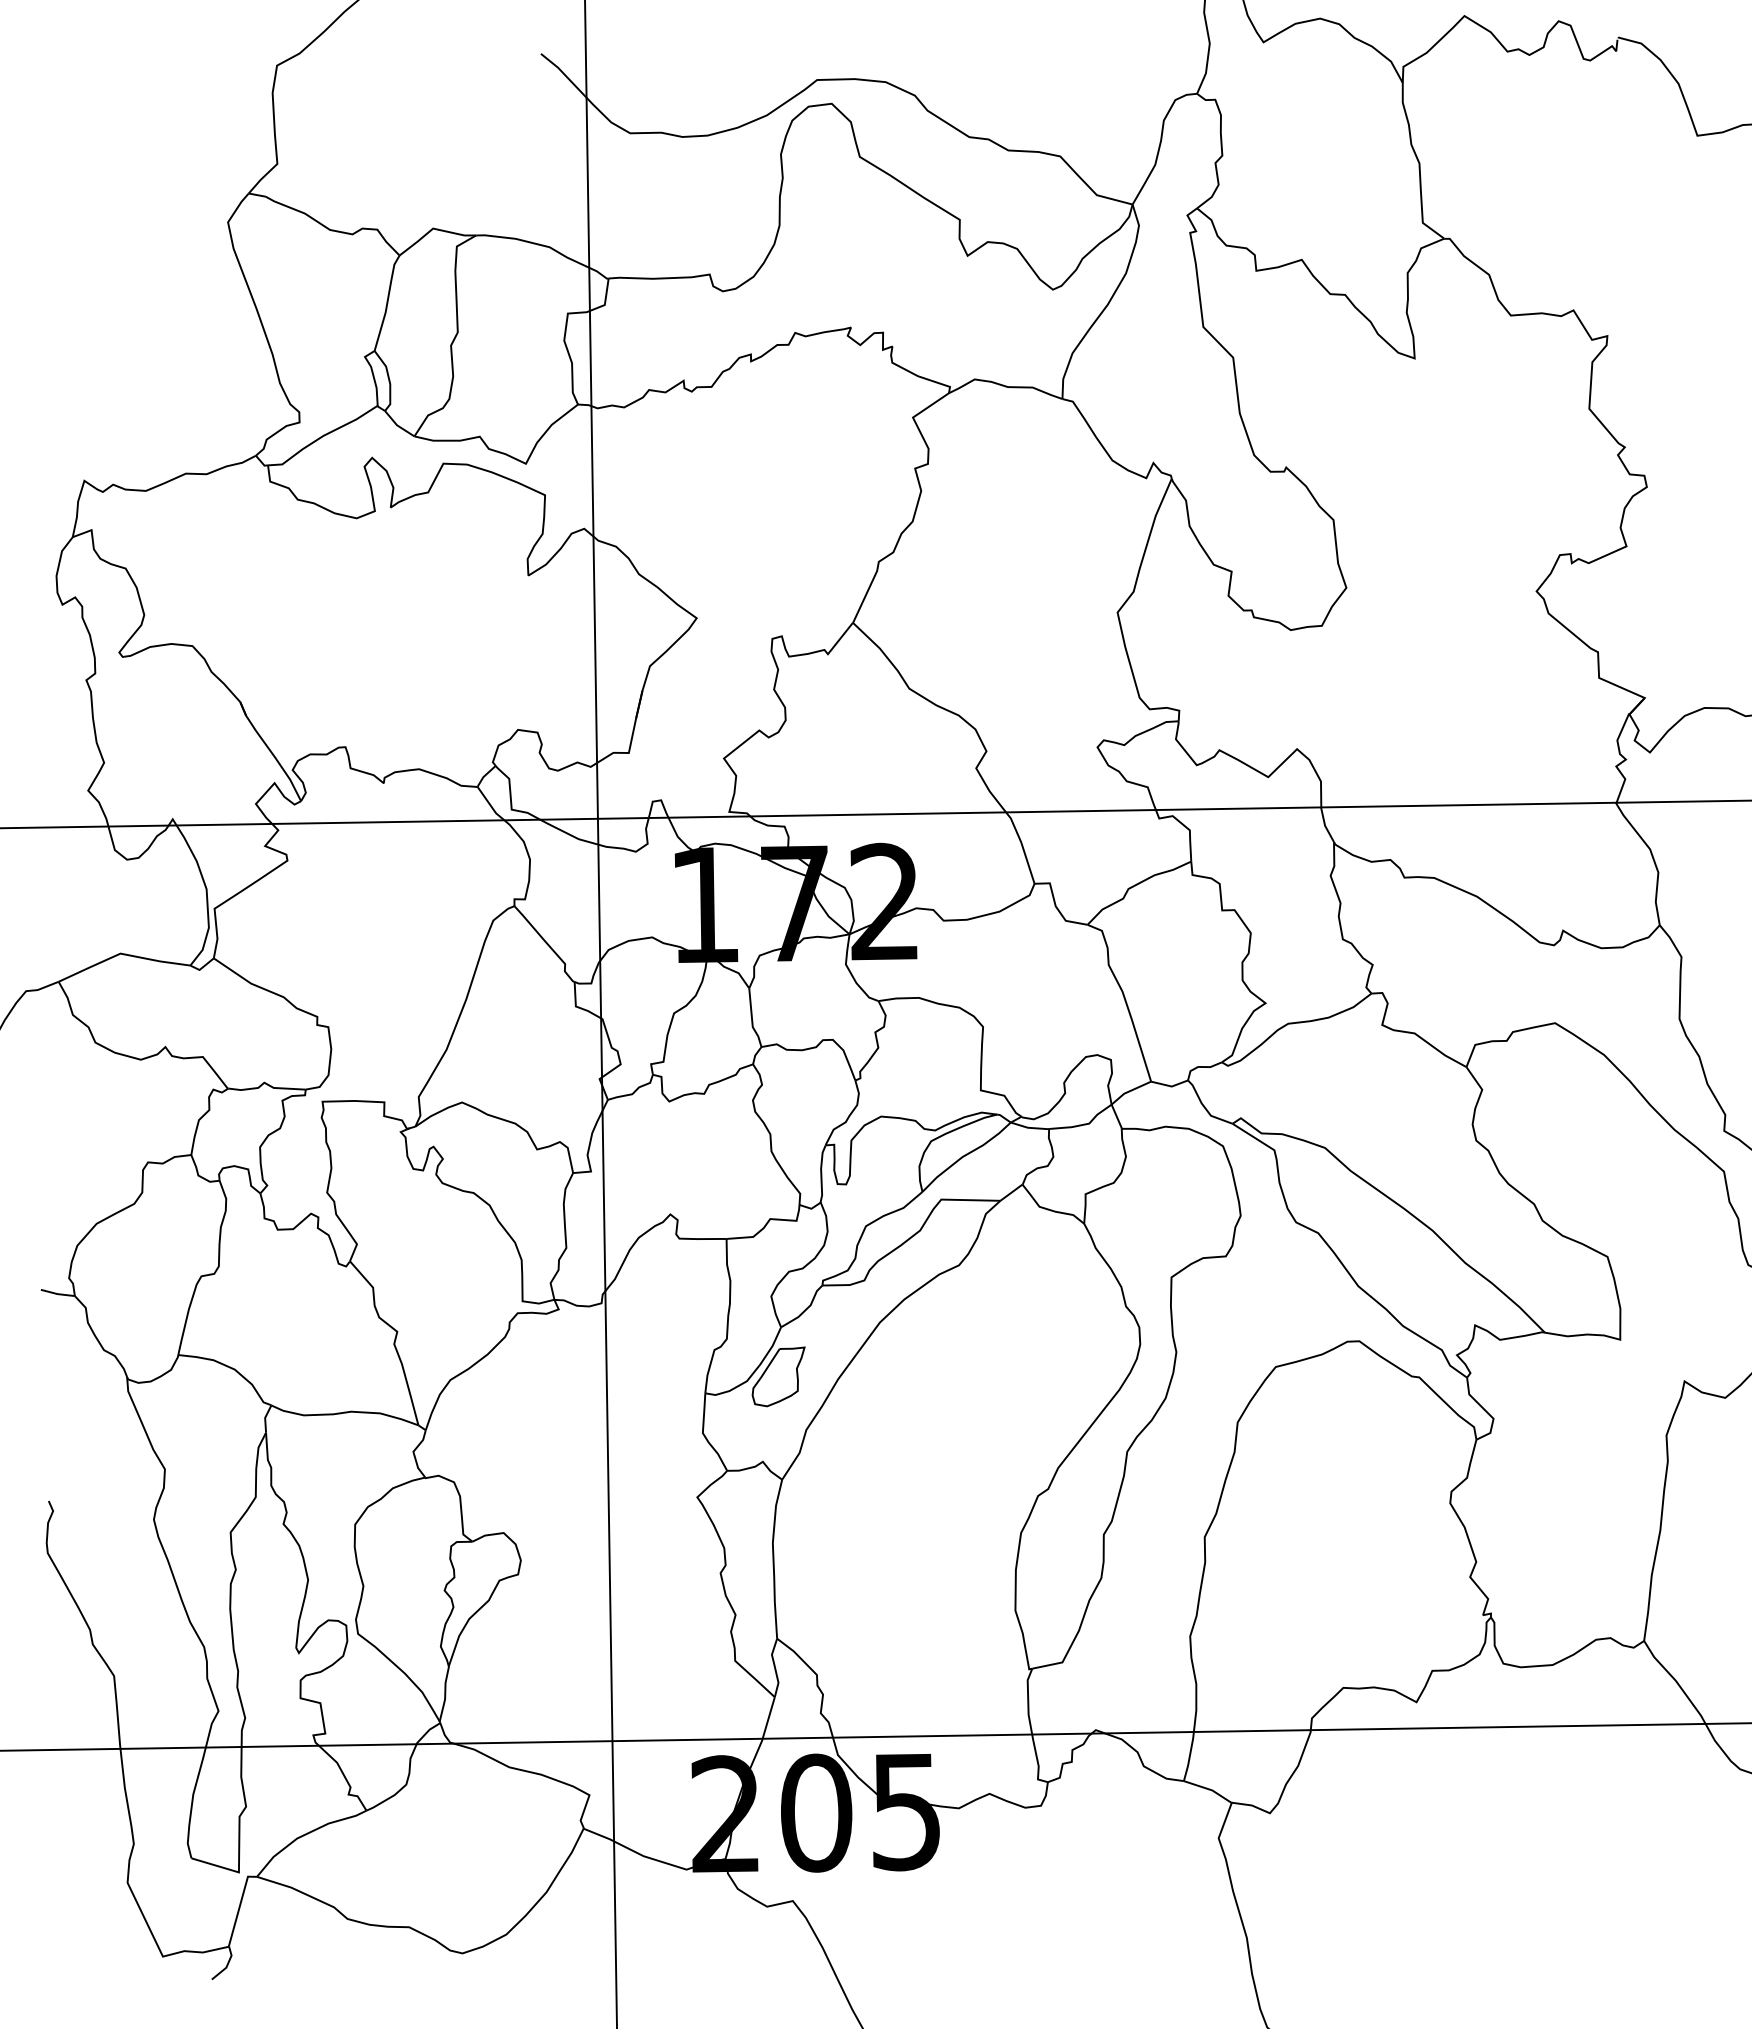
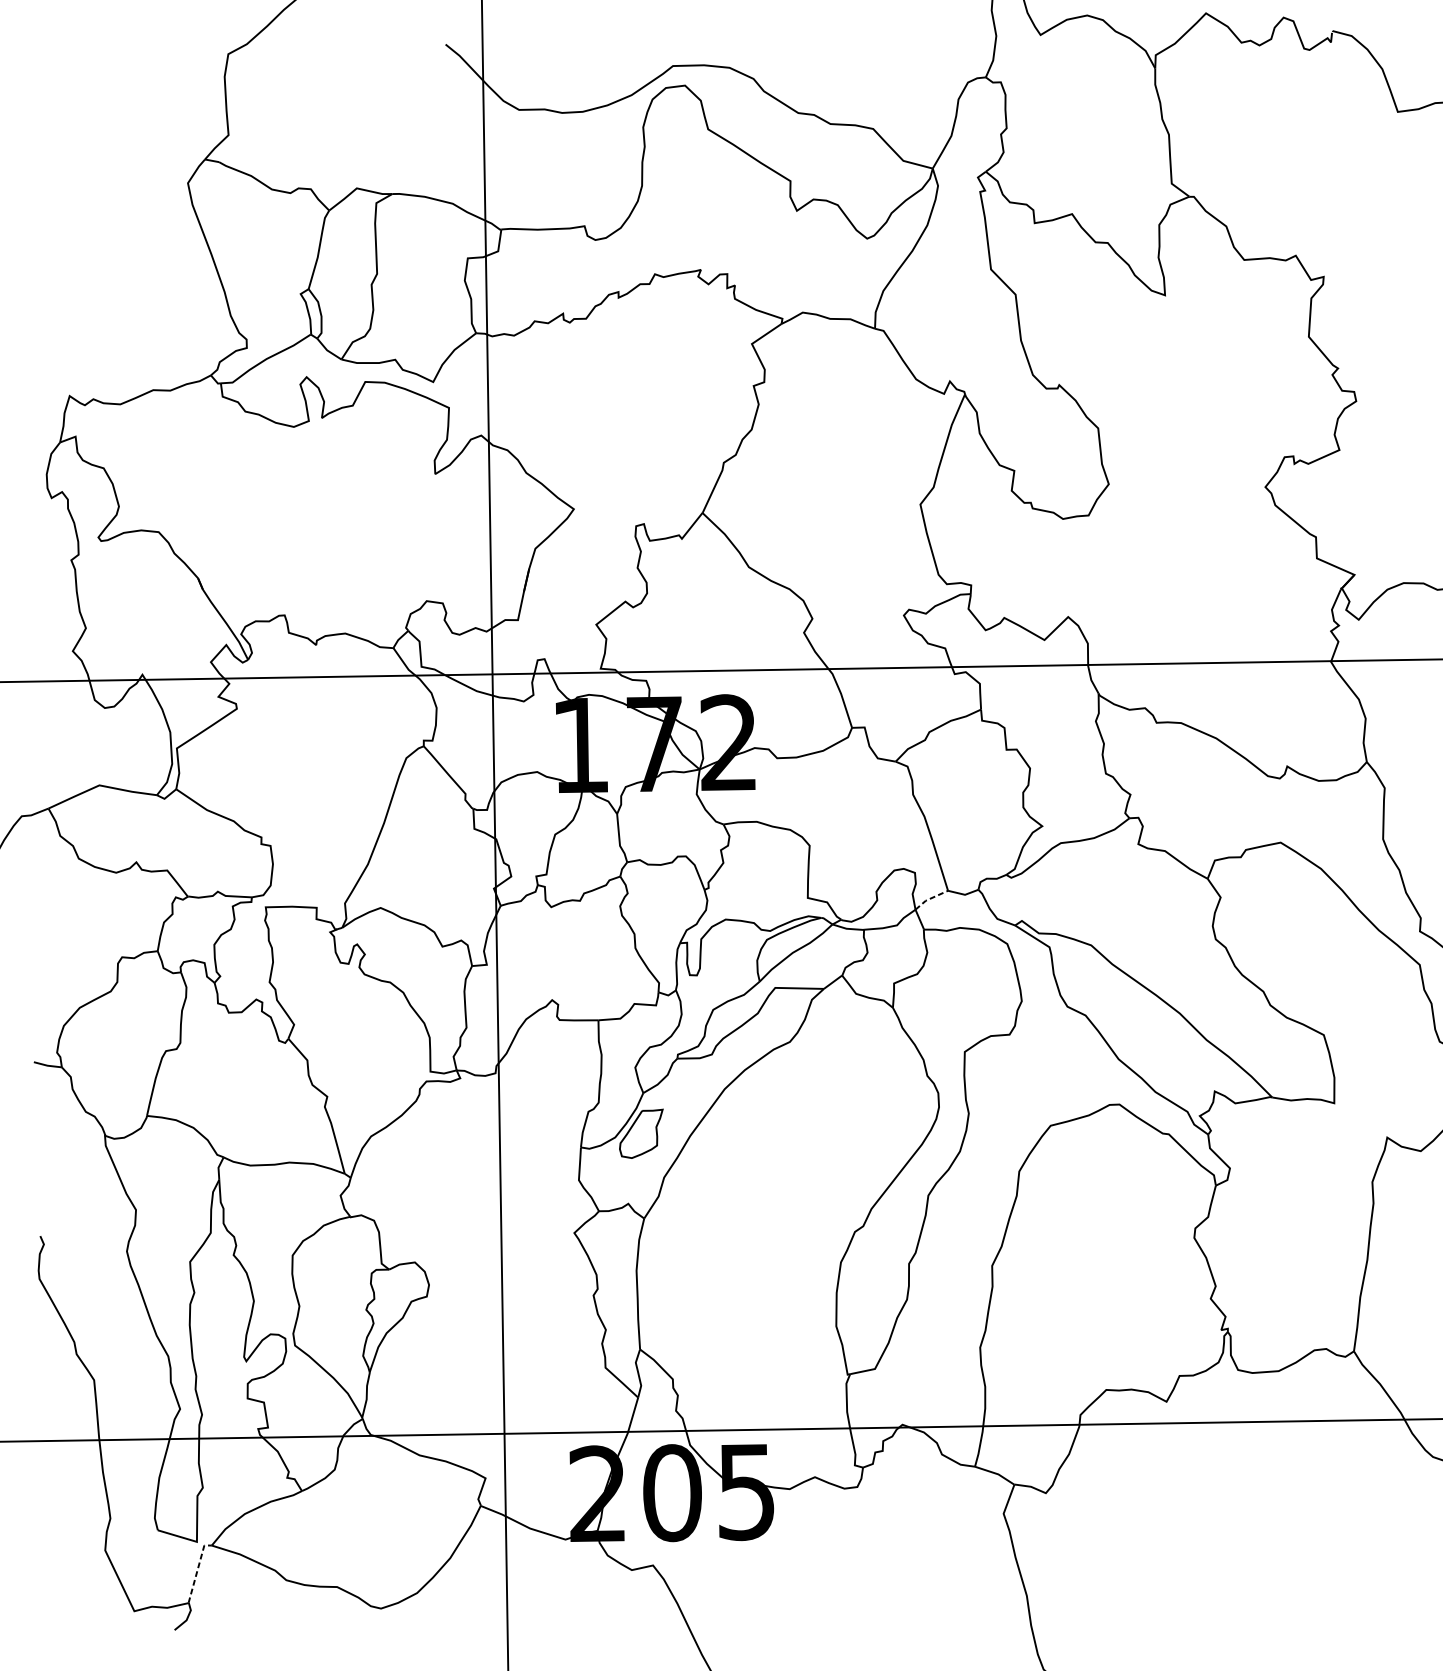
line: (1129, 1091) -> (930, 898), solid -> dashed
line: (239, 1906) -> (197, 1569), solid -> dashed

